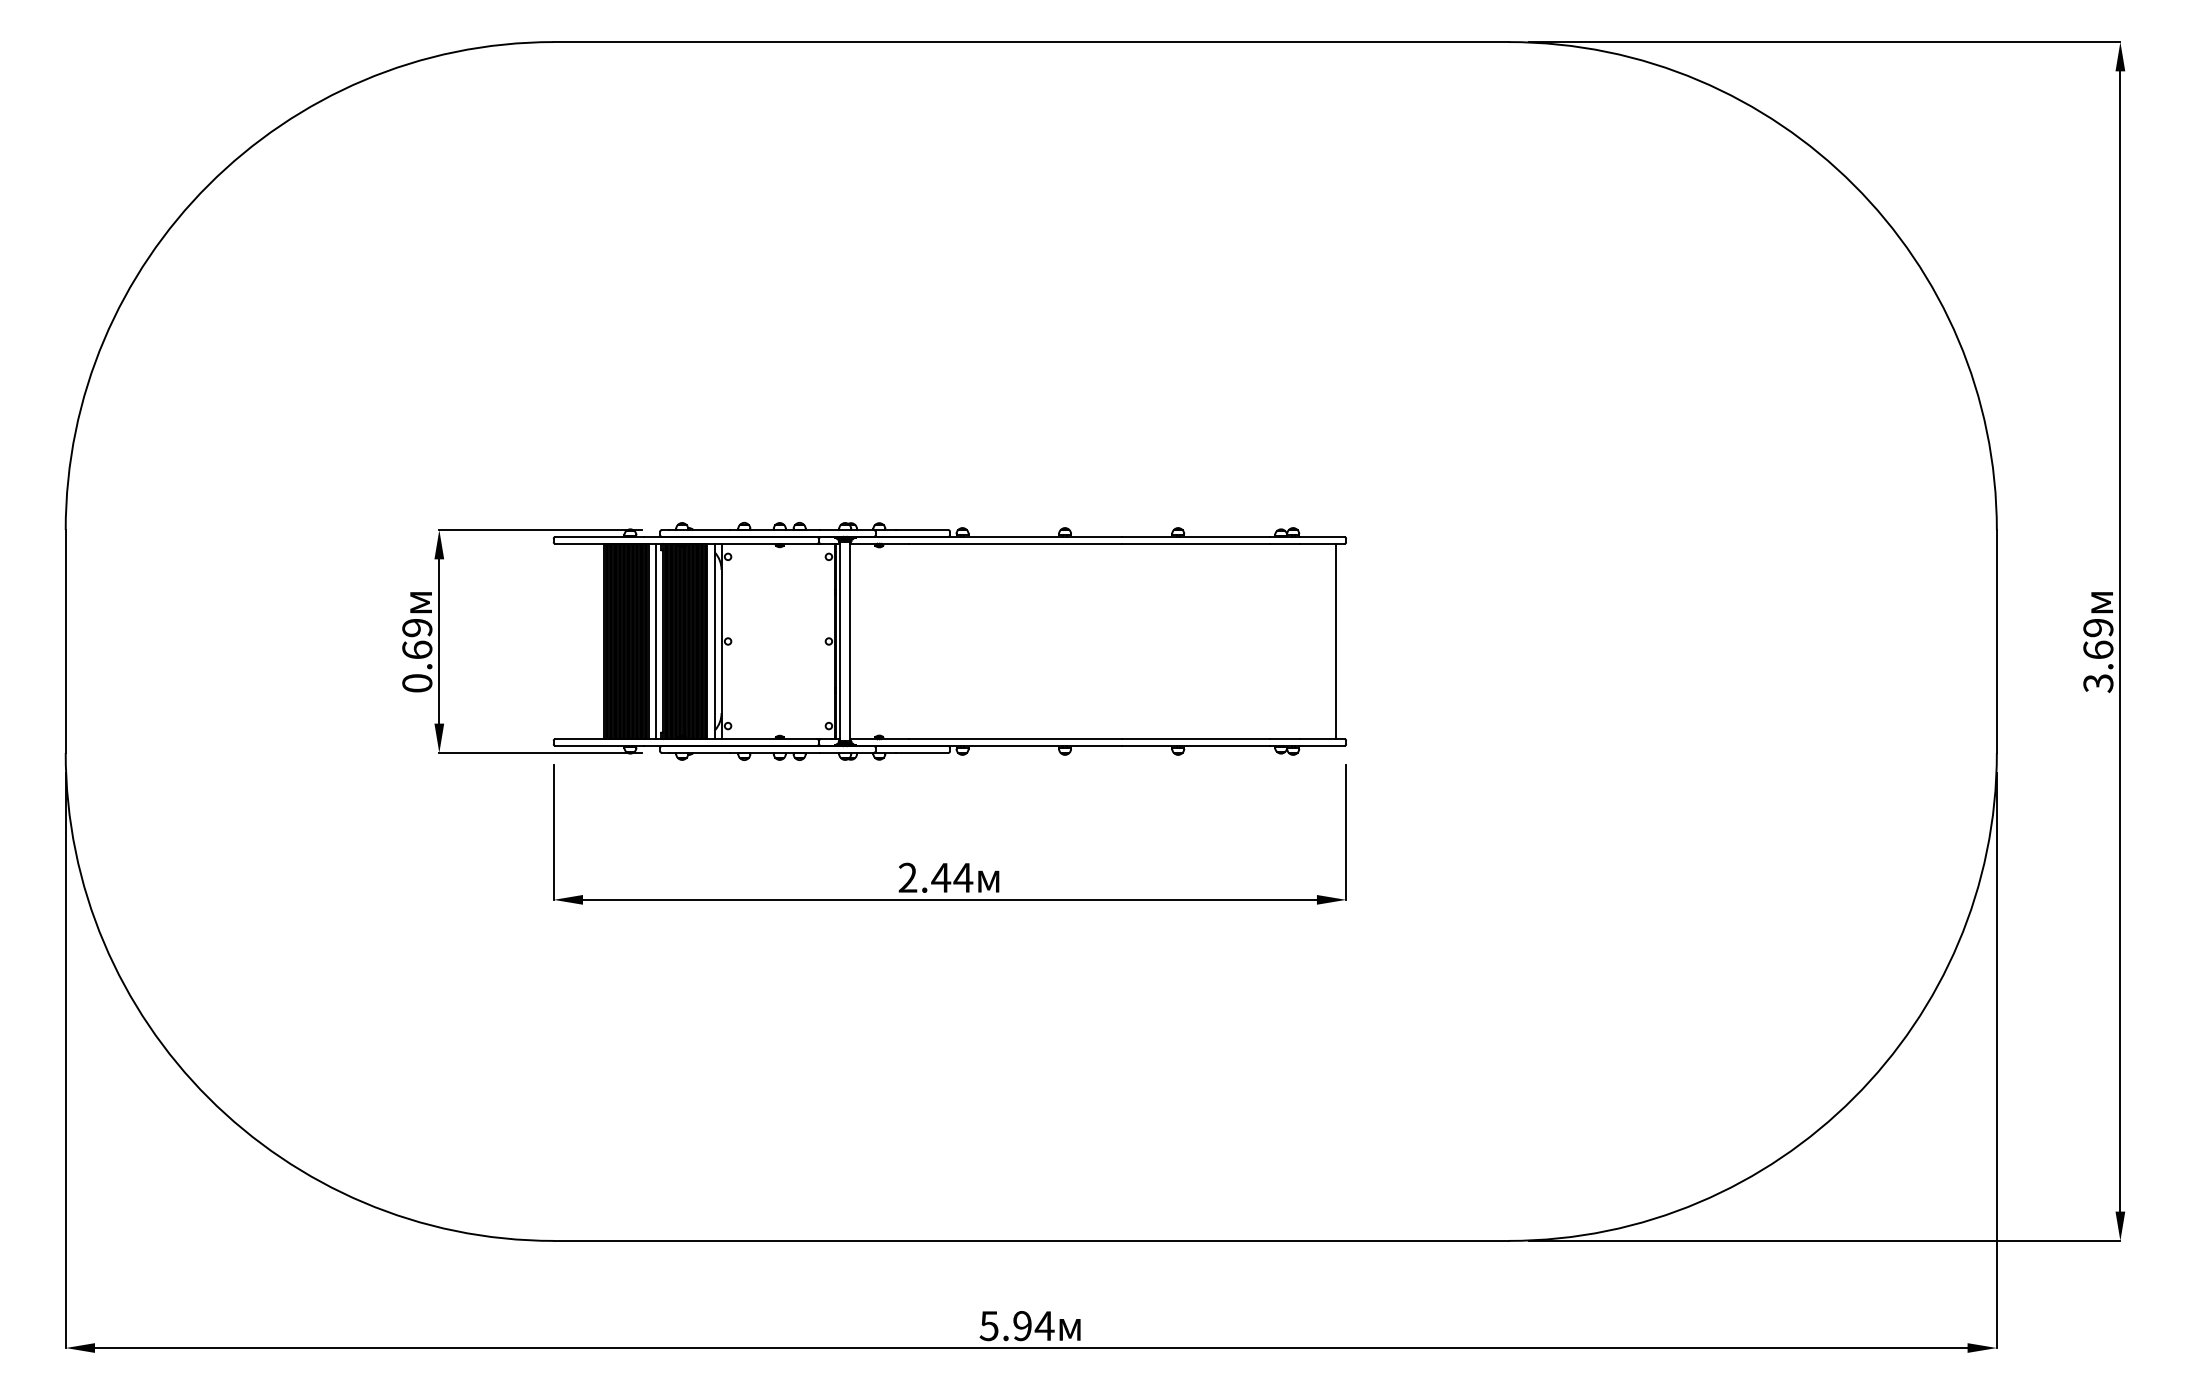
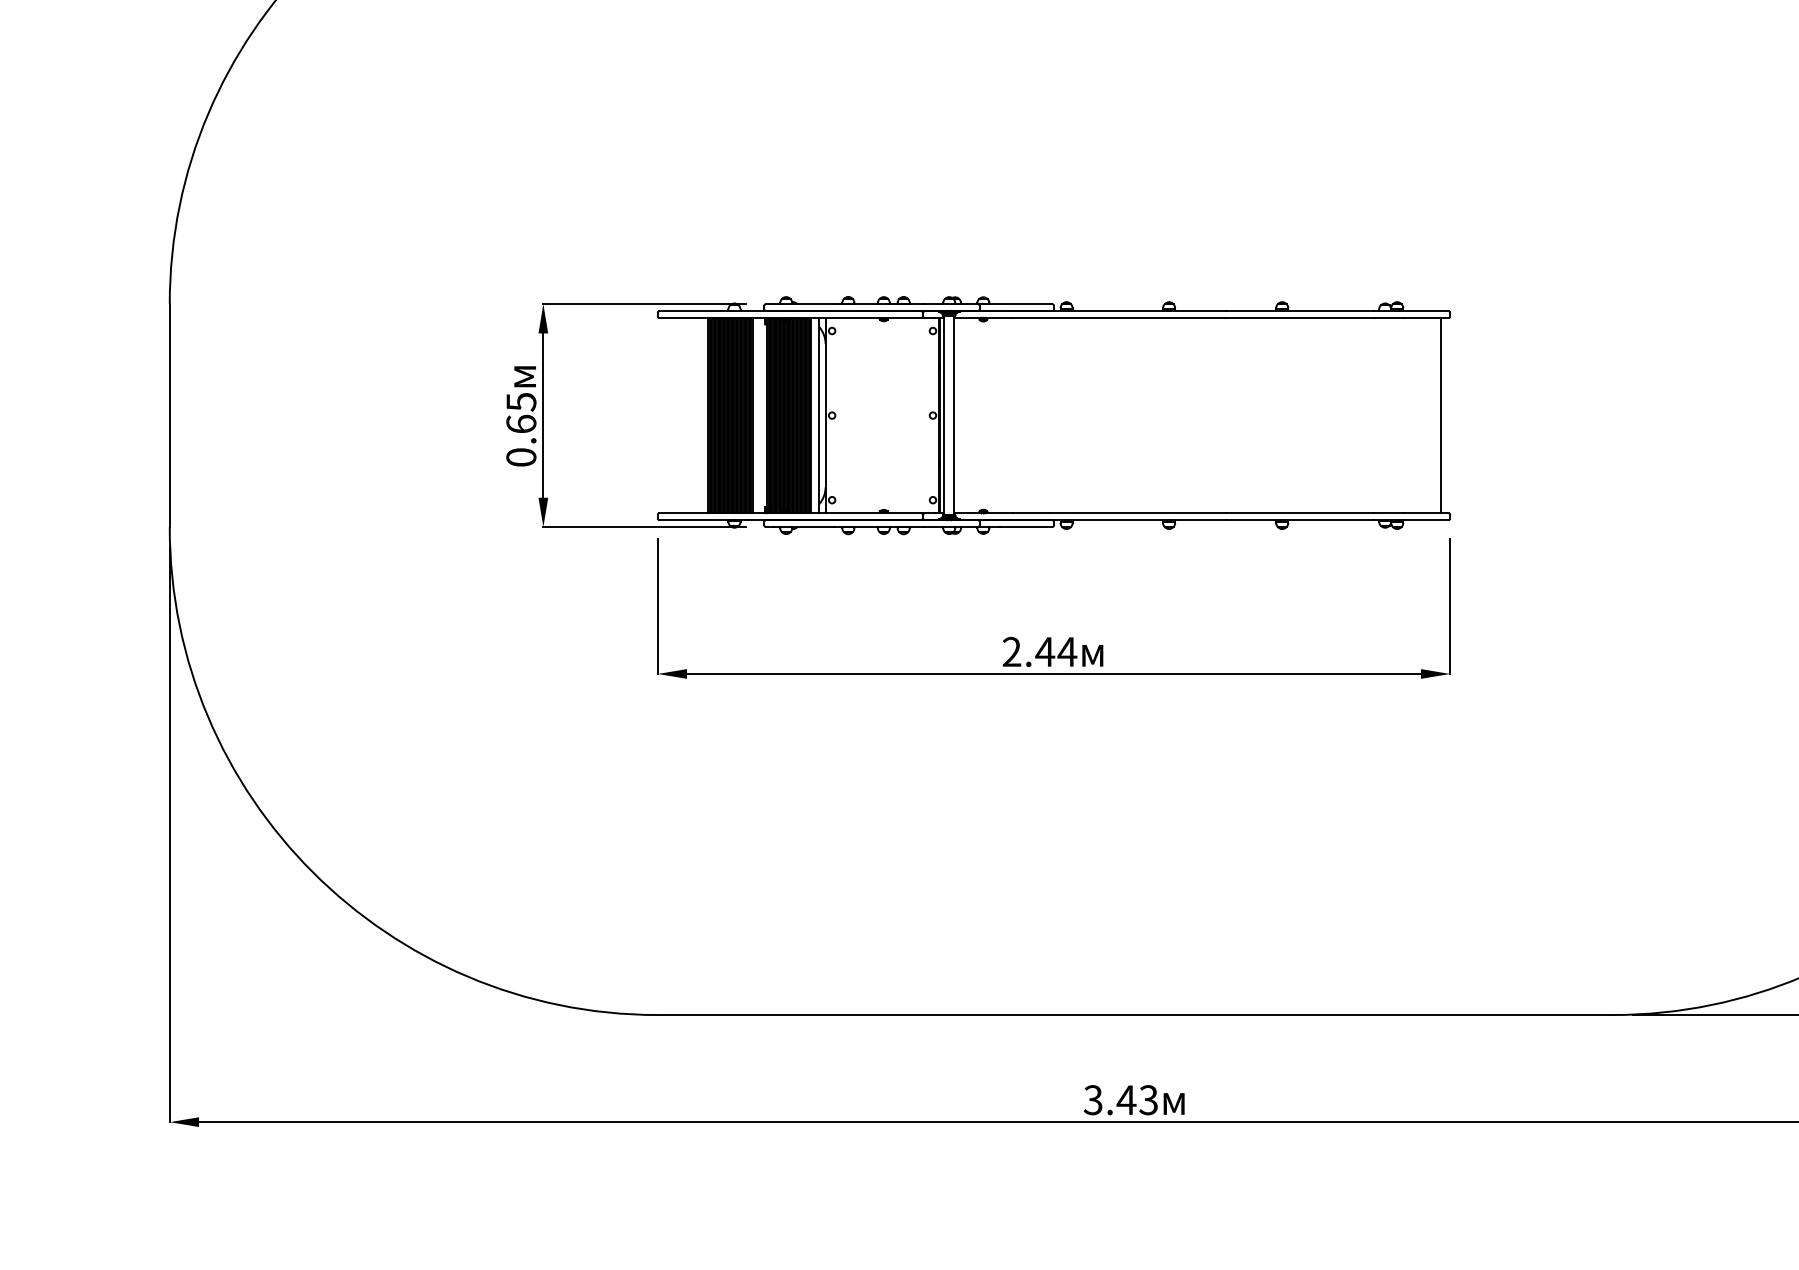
text: (417, 628) -> (521, 402), 0.69 -> 0.65
line: (656, 641) -> (760, 415), removed
text: (1016, 1326) -> (1120, 1100), 5.94 -> 3.43

